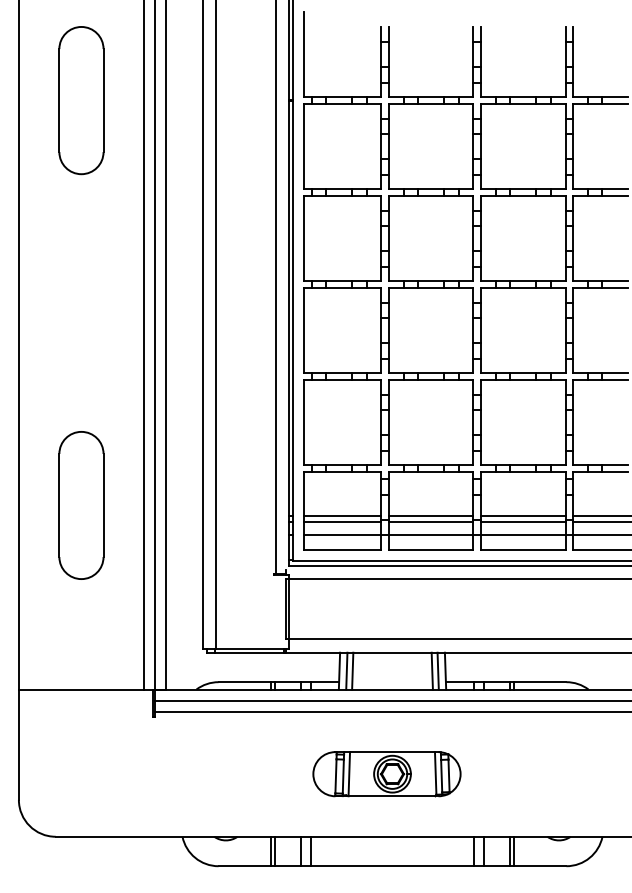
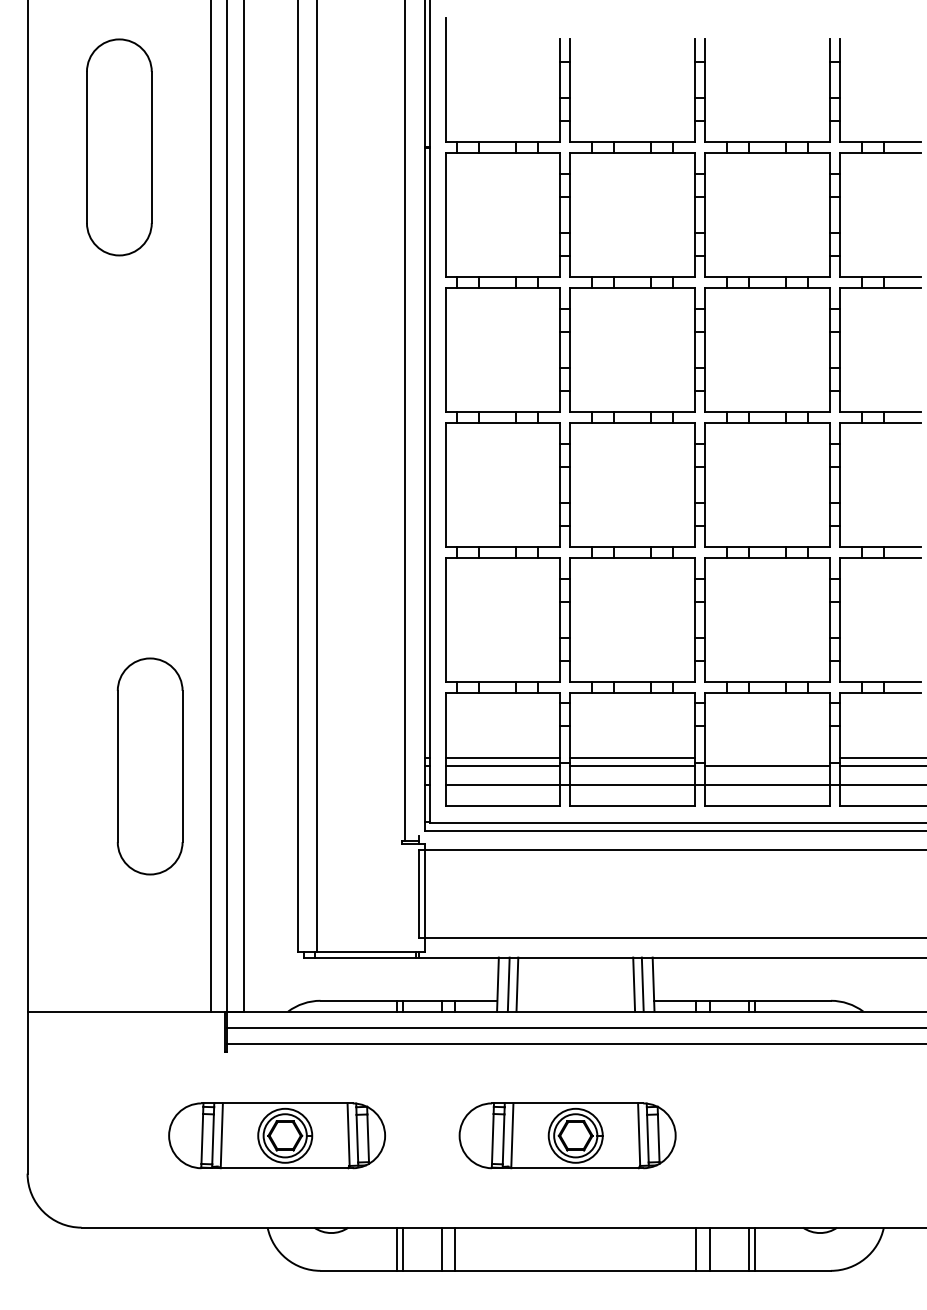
part: (81, 505) -> (150, 766), moved
line: (522, 516) -> (766, 757), removed
part: (188, 774) -> (276, 1136), added

